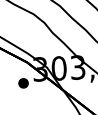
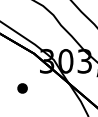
part: (23, 83) -> (22, 88), moved

